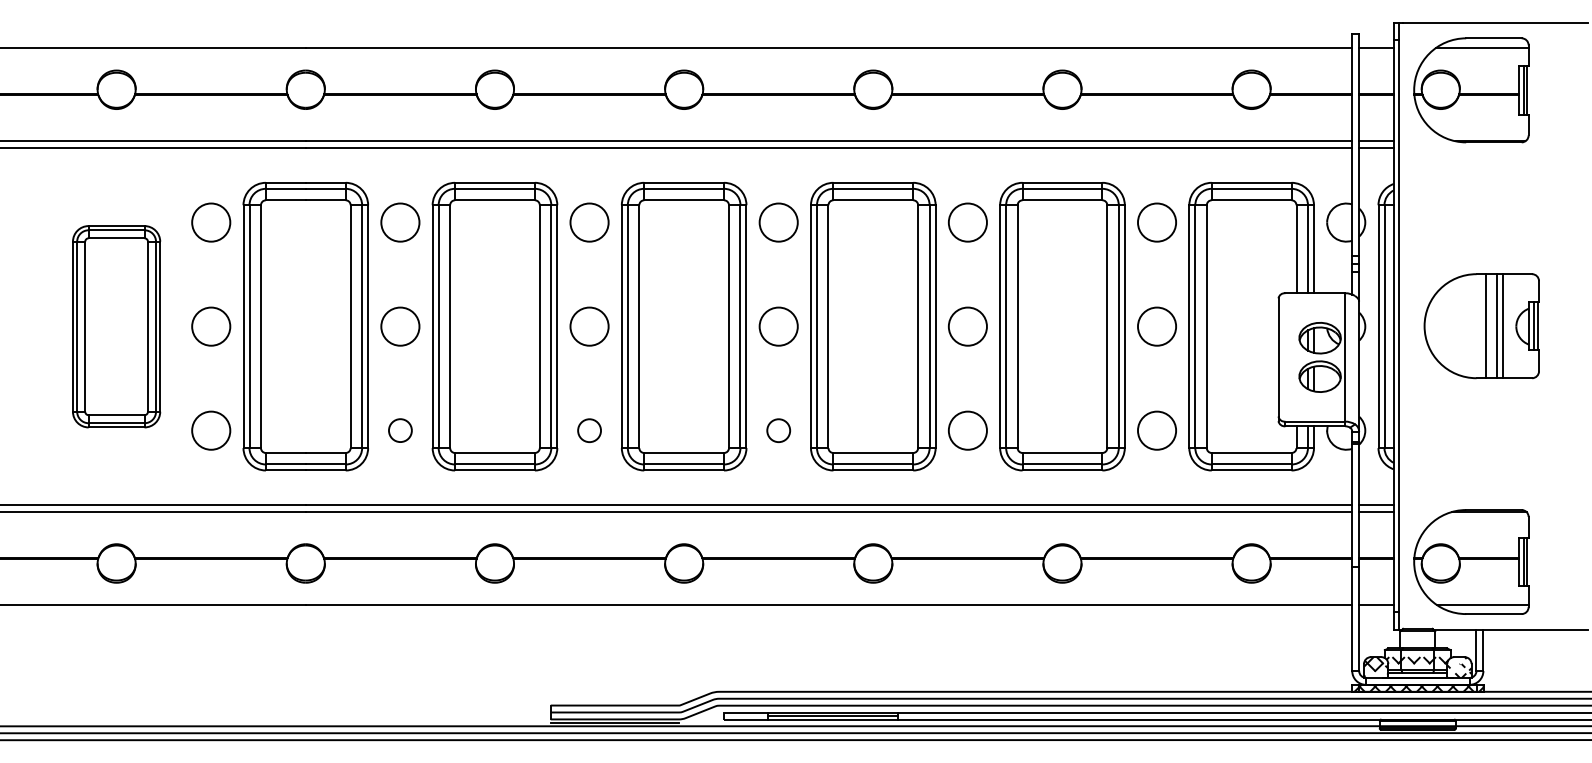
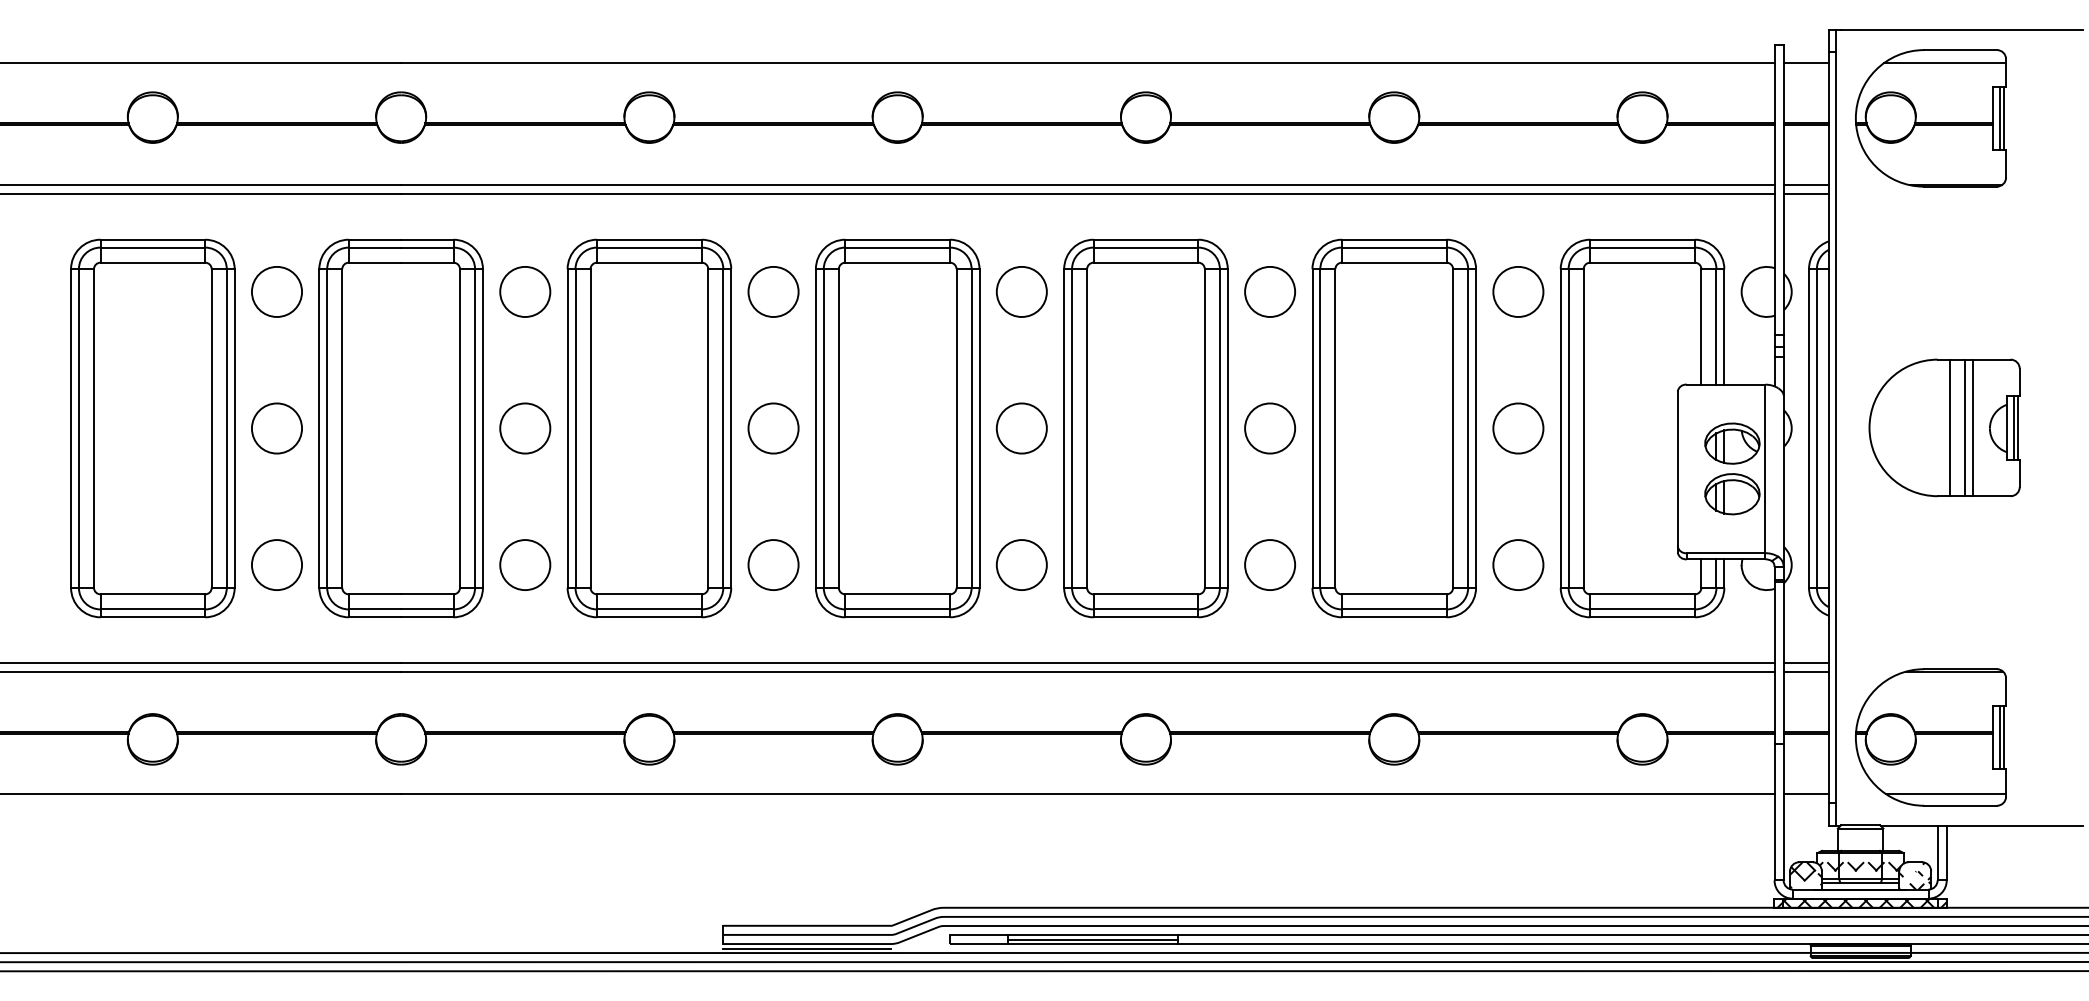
part: (116, 326) -> (152, 428), size x1.43
circle: (400, 430) -> (525, 564), size x1.67
circle: (589, 430) -> (773, 564), size x1.67
circle: (778, 430) -> (1021, 564), size x1.67

